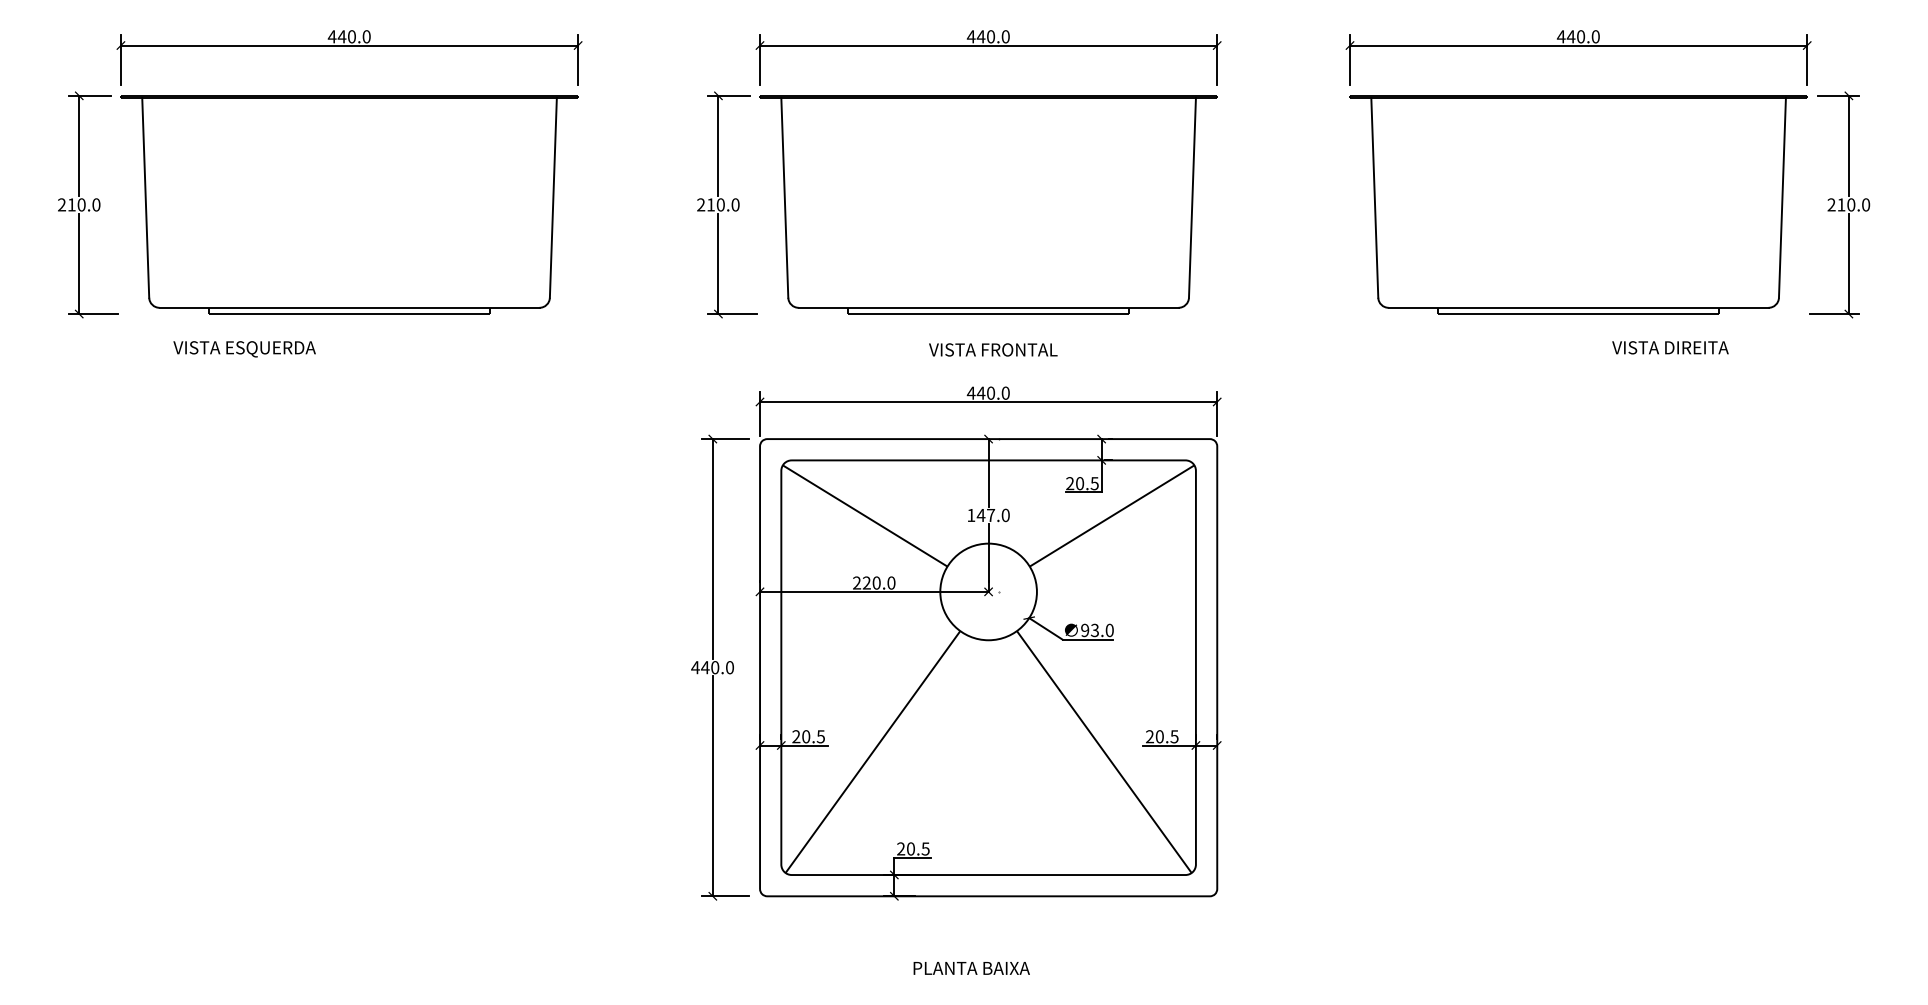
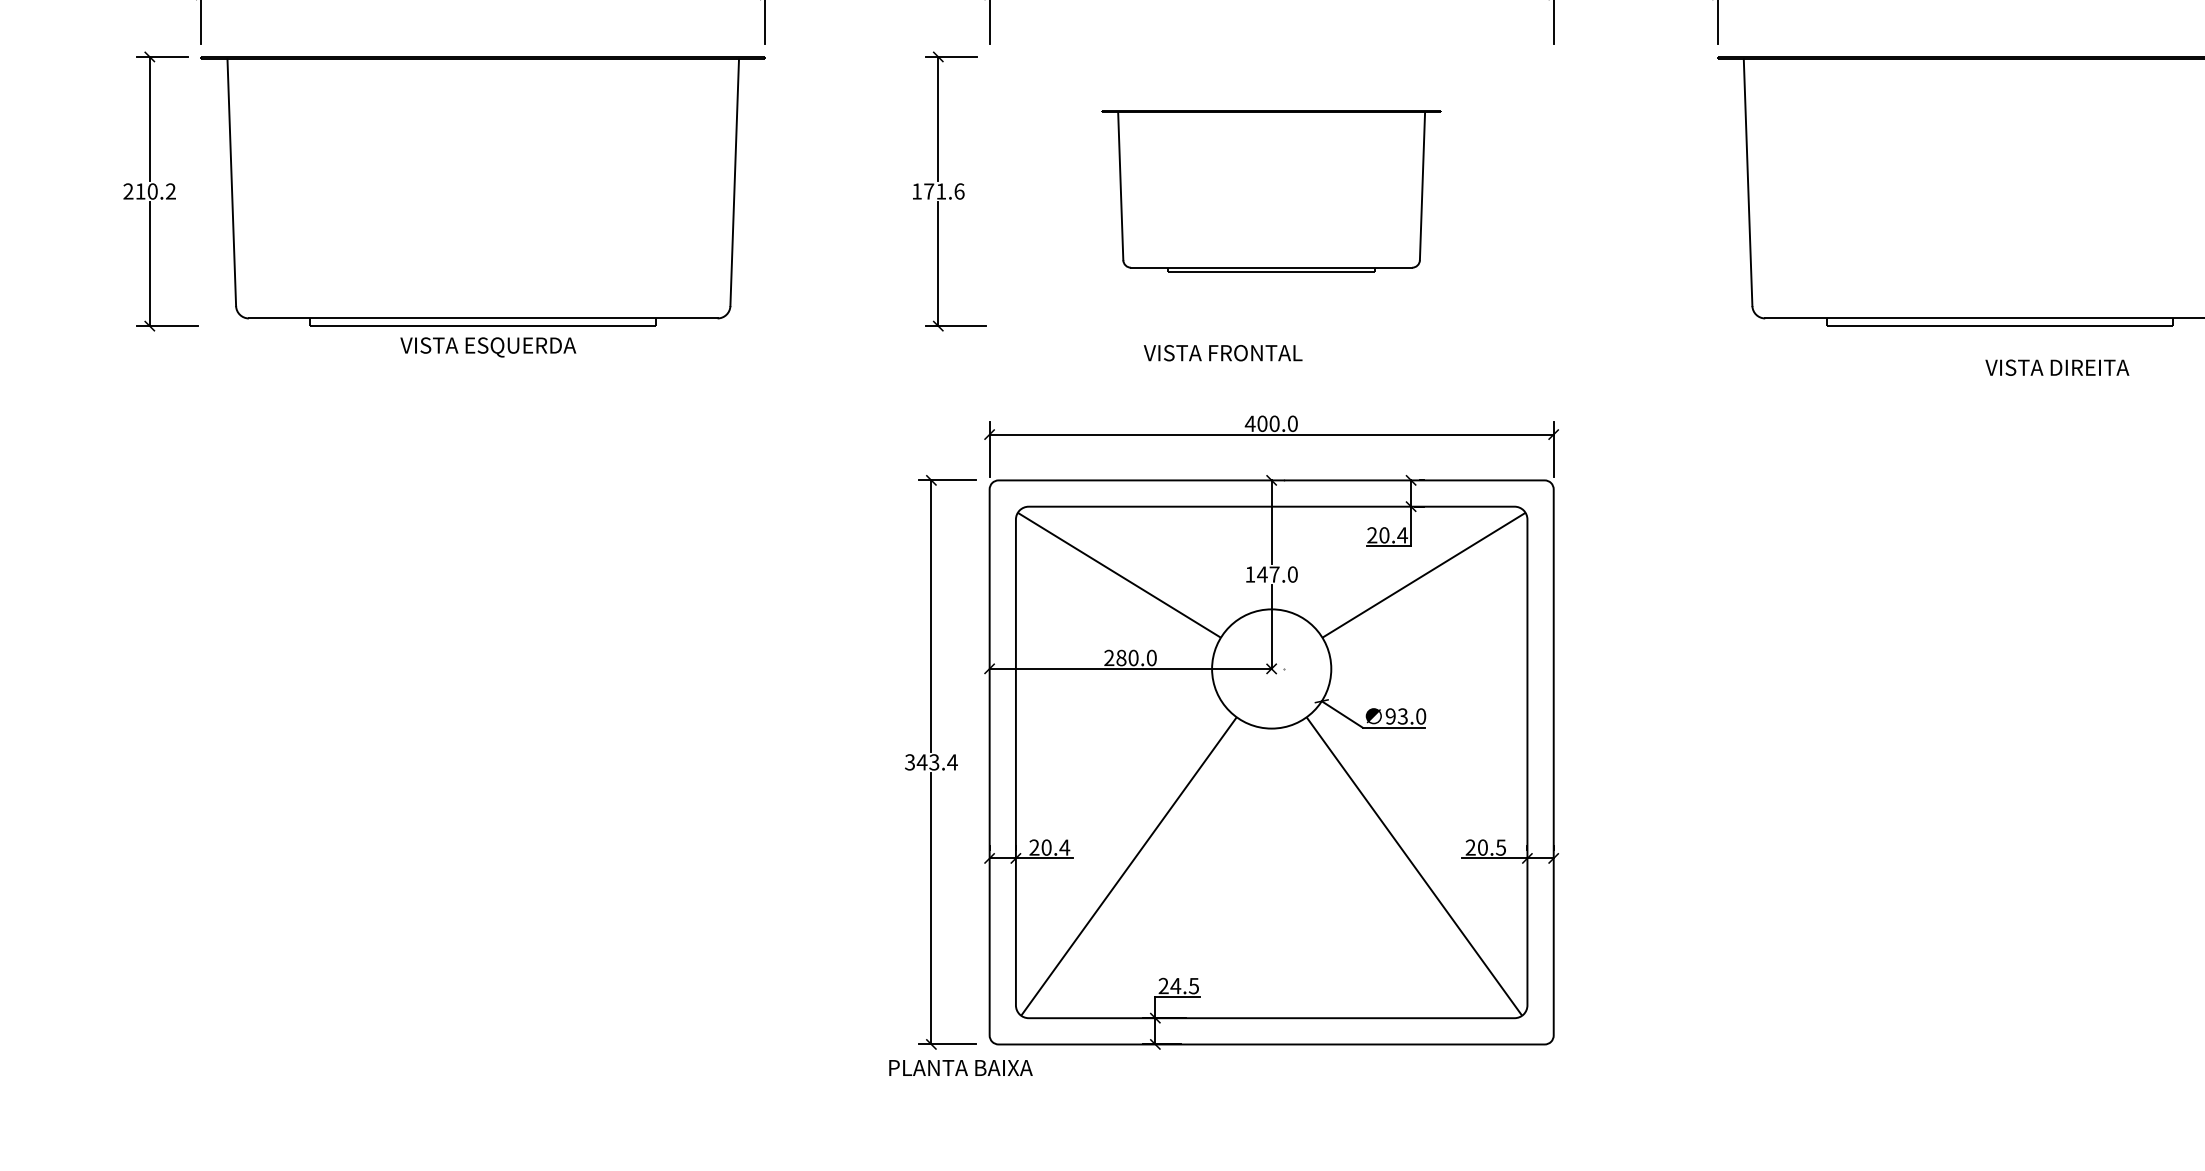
text: (96, 204) -> (171, 190), 210.0 -> 210.2
text: (718, 204) -> (938, 190), 210.0 -> 171.6
part: (988, 204) -> (1271, 190), size x0.6
text: (1670, 347) -> (2057, 367), moved
text: (244, 349) -> (488, 347), moved
text: (993, 349) -> (1223, 352), moved
text: (980, 392) -> (1261, 422), 440.0 -> 400.0
text: (1094, 483) -> (1402, 535), 20.5 -> 20.4
text: (866, 582) -> (1121, 657), 220.0 -> 280.0
text: (712, 667) -> (931, 762), 440.0 -> 343.4
text: (820, 736) -> (1064, 847), 20.5 -> 20.4
text: (910, 848) -> (1175, 985), 20.5 -> 24.5
text: (971, 968) -> (960, 1068), moved

